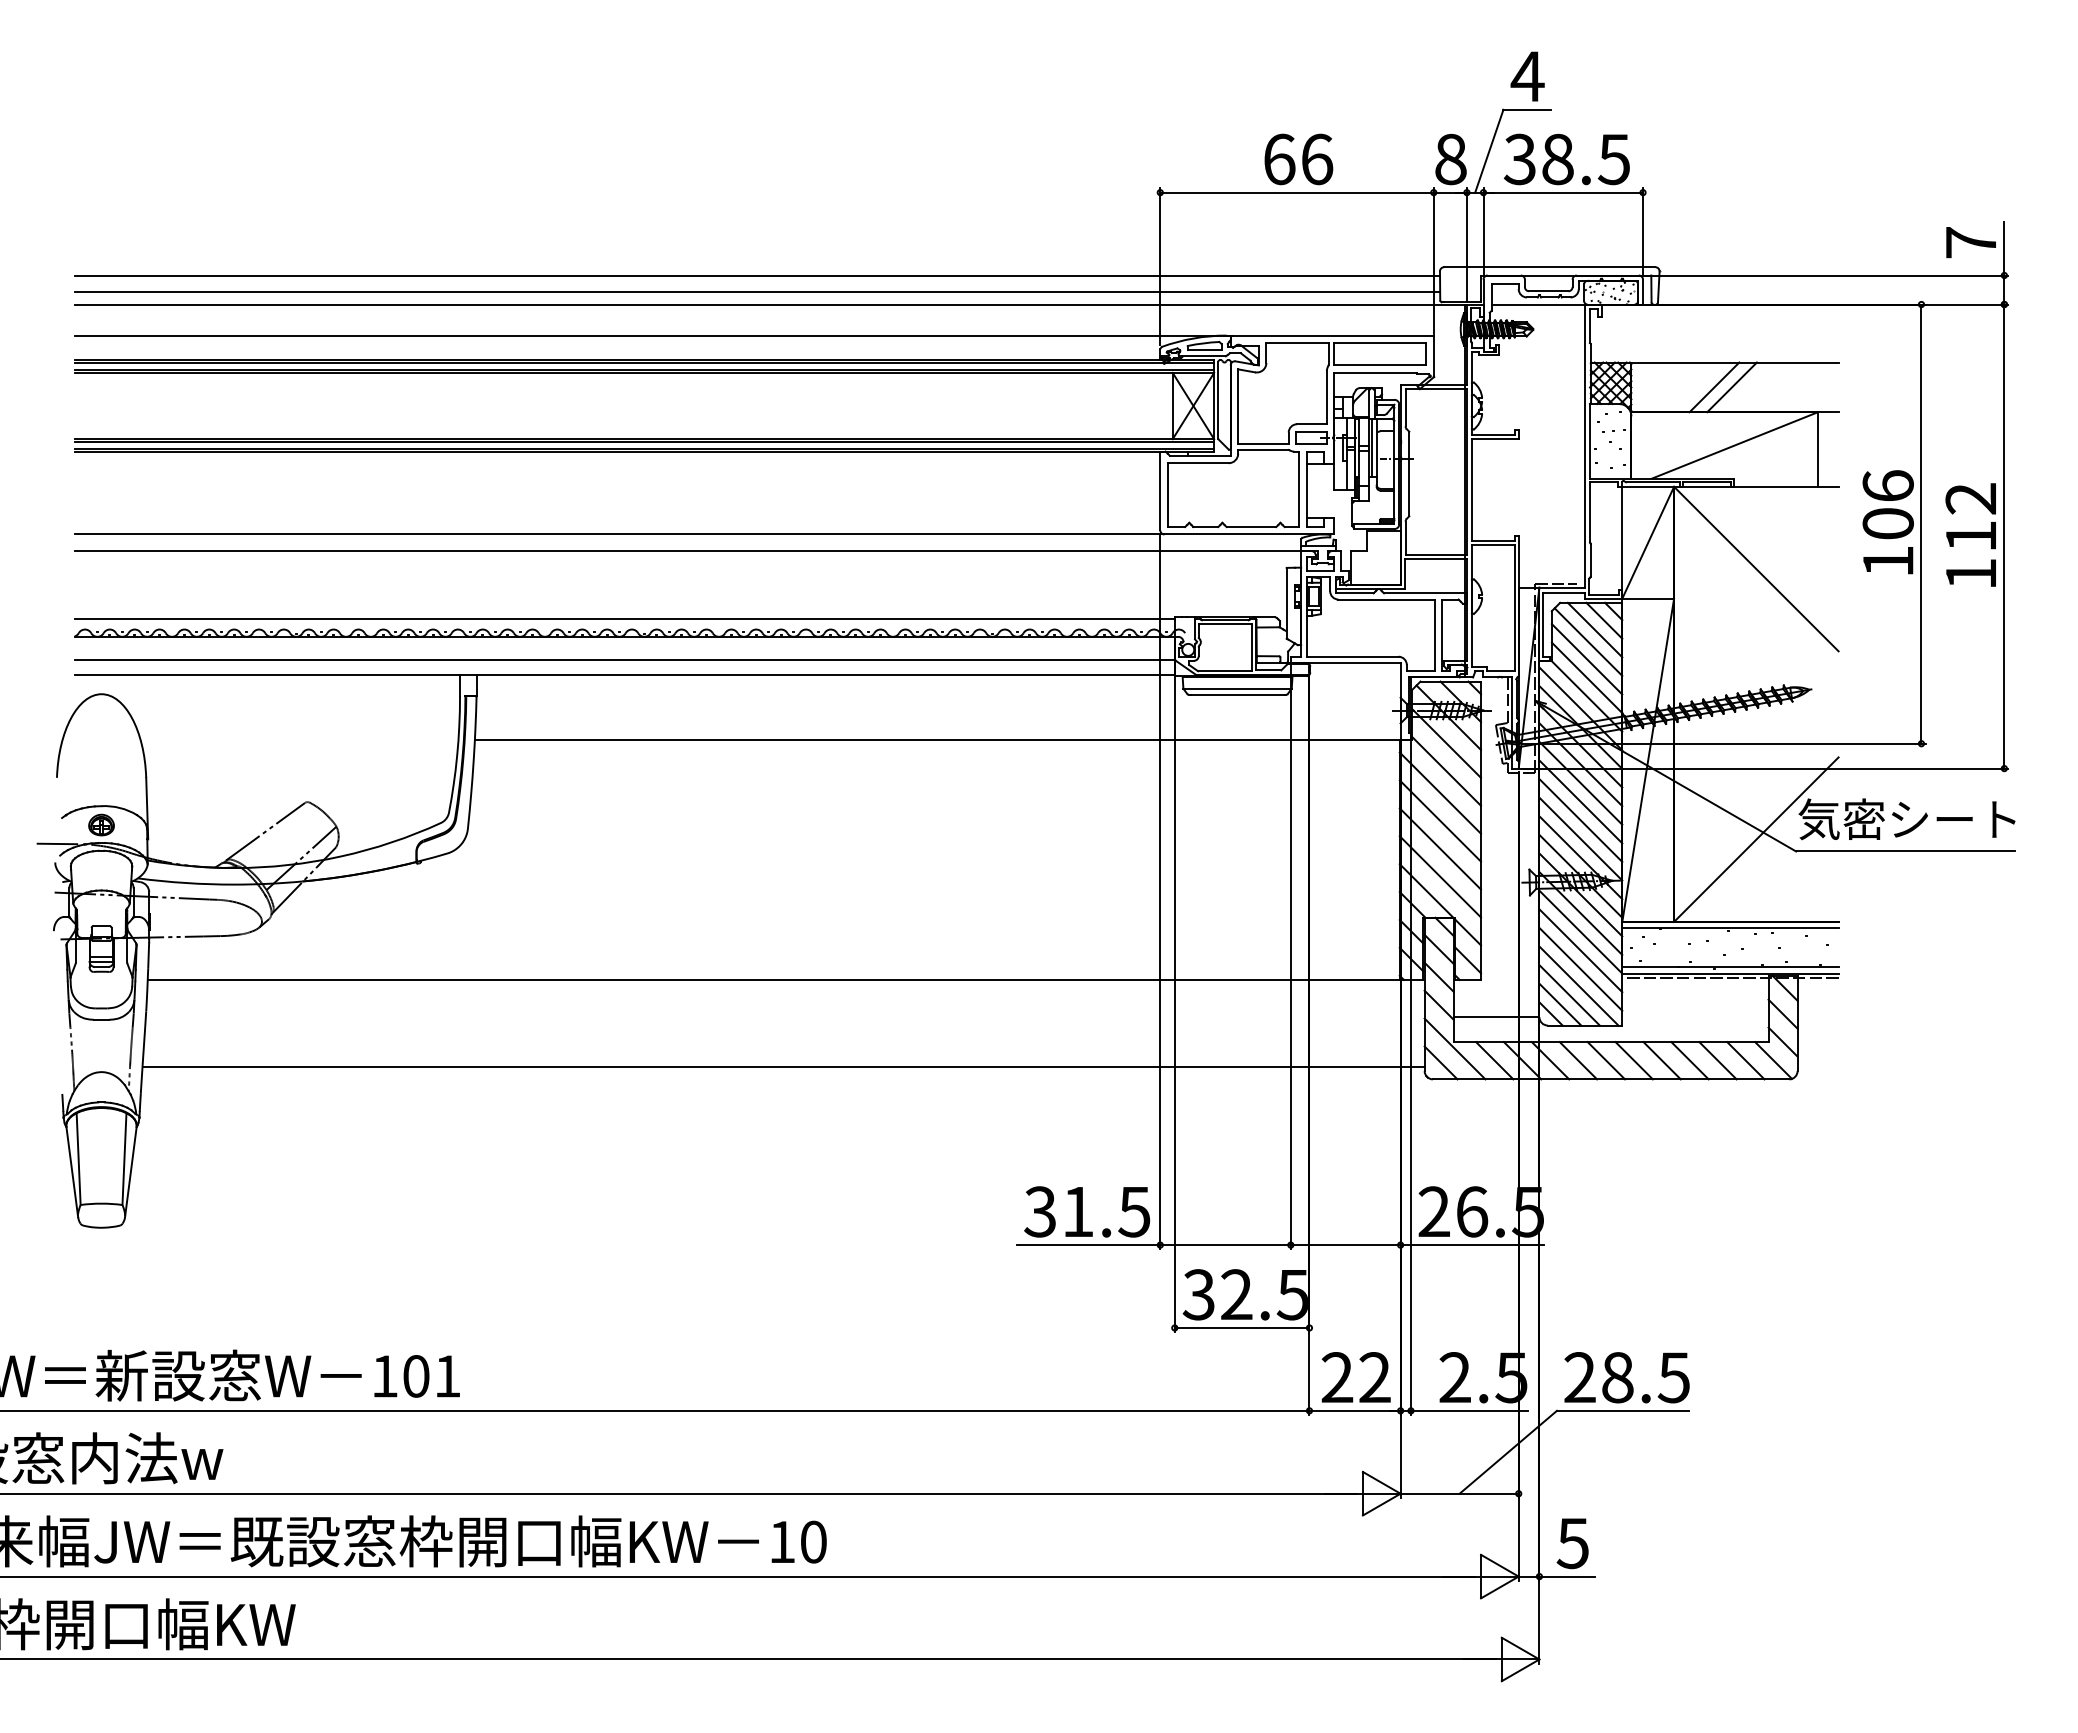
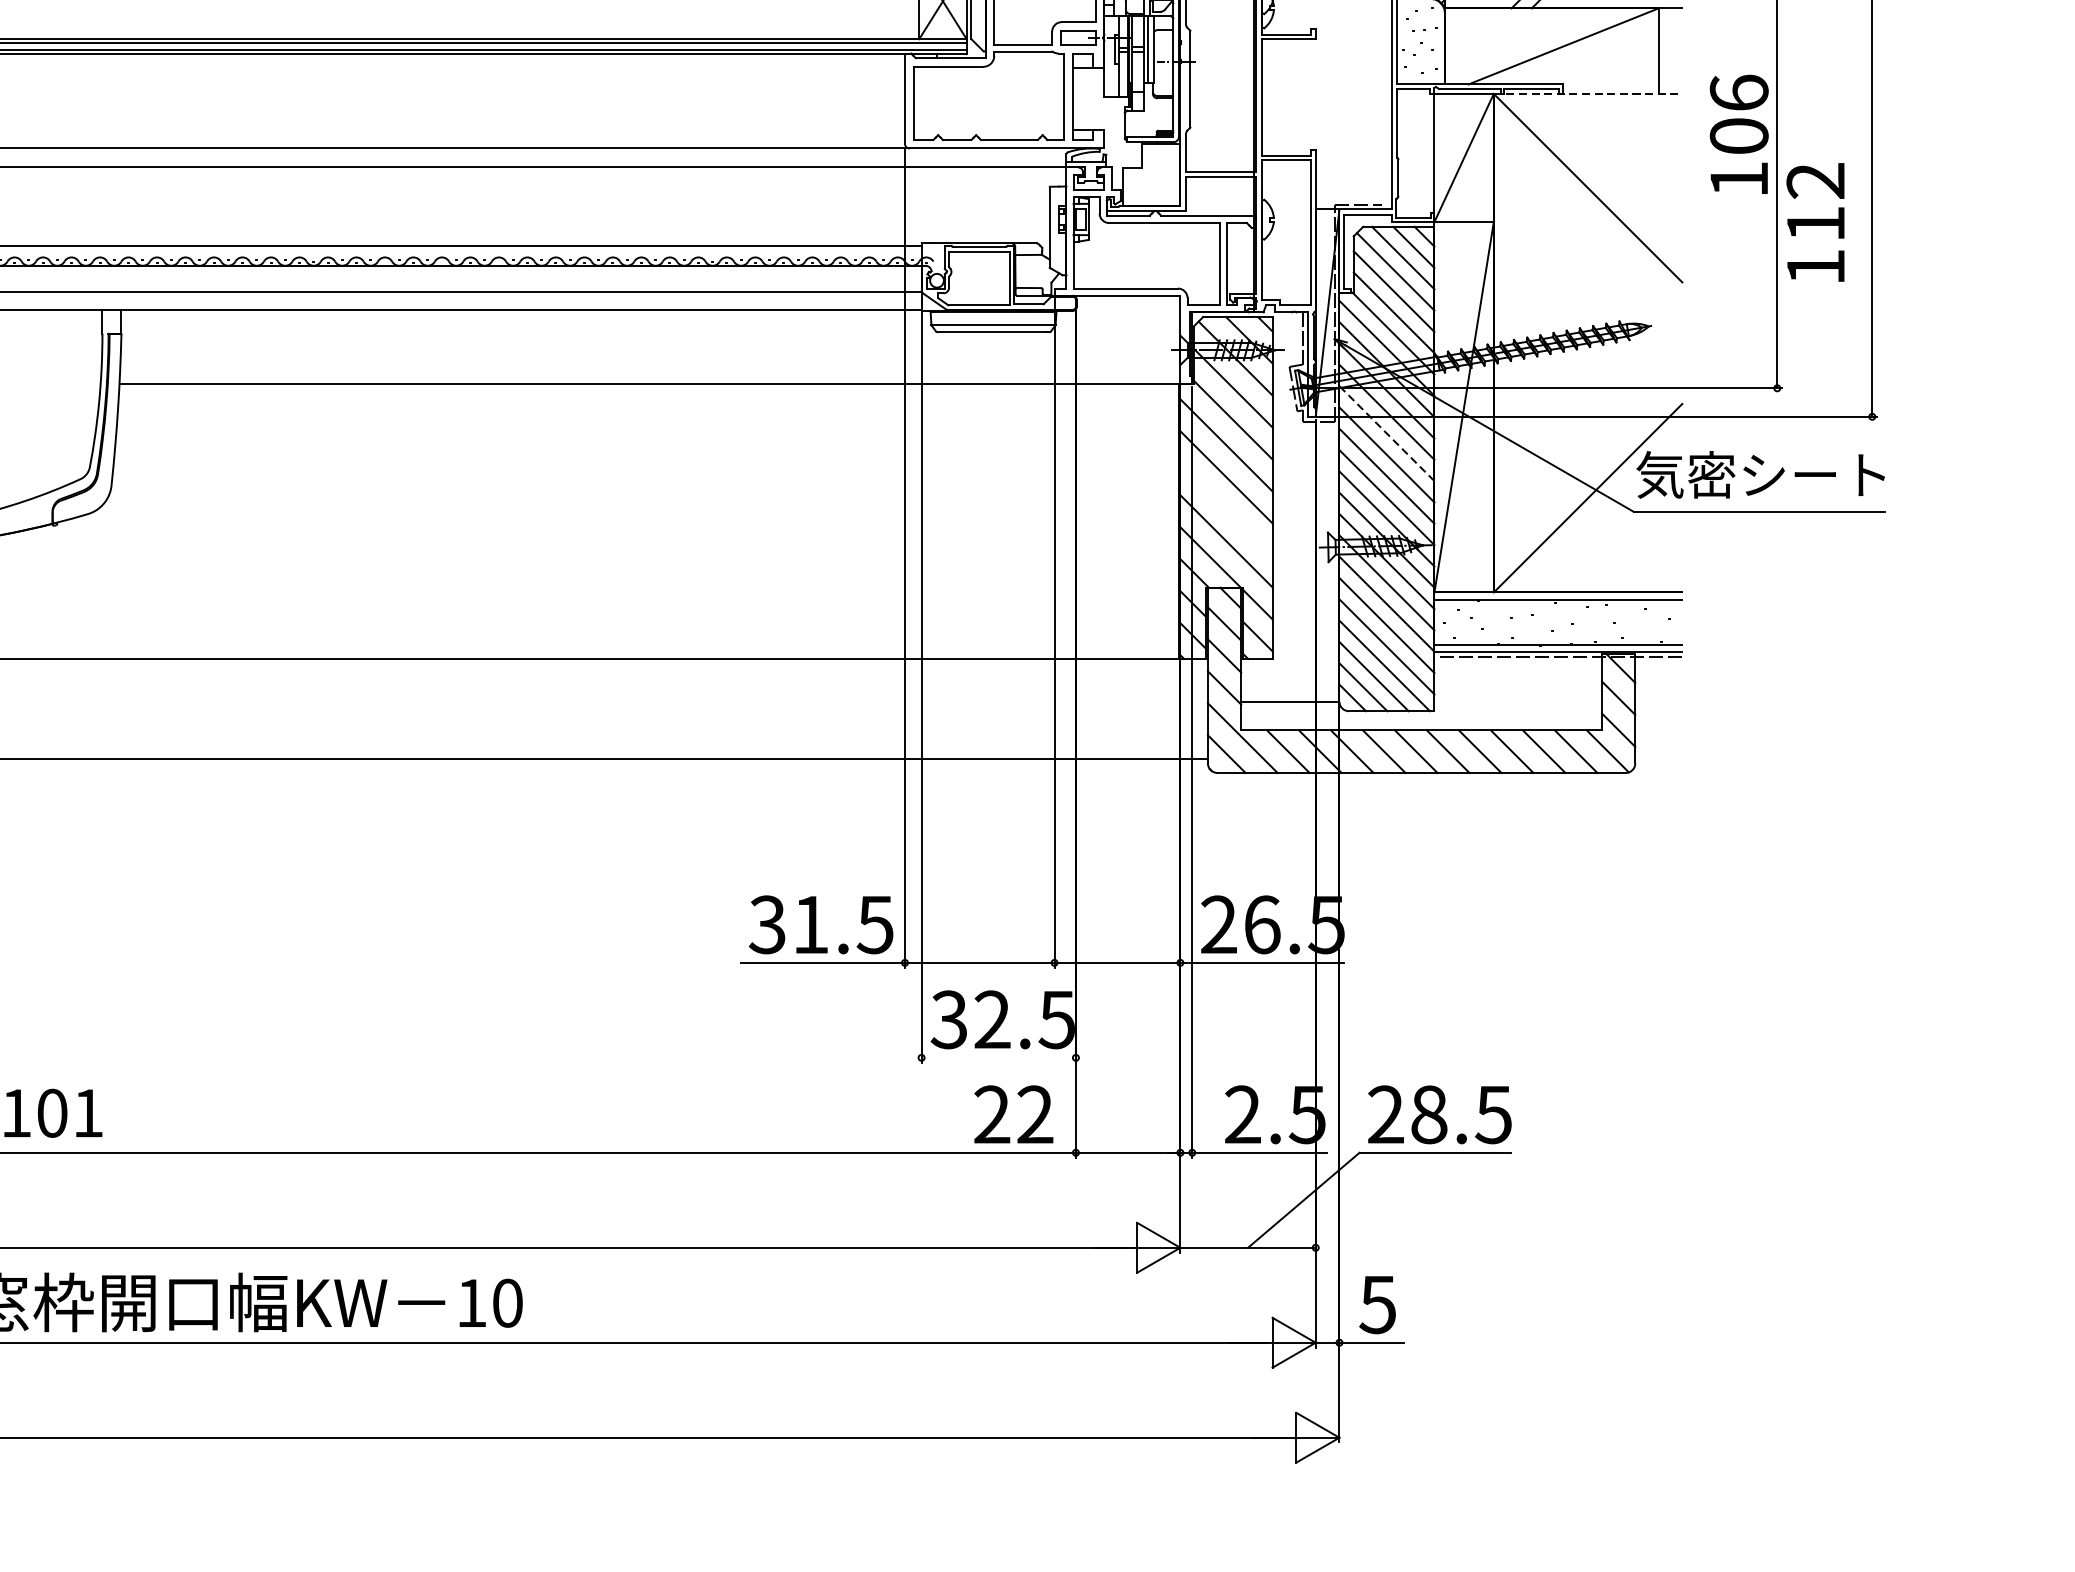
line: (1756, 486) -> (1588, 93), solid -> dashed
text: (1970, 534) -> (1815, 221), moved
line: (1580, 783) -> (1386, 433), solid -> dashed
line: (1440, 848) -> (1226, 508), removed
line: (1241, 1327) -> (998, 1057), removed
text: (1355, 1377) -> (1012, 1114), moved

